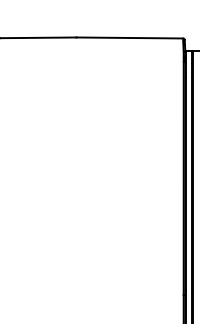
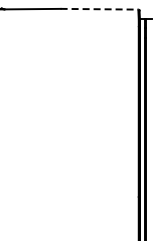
line: (129, 38) -> (99, 9), solid -> dashed

